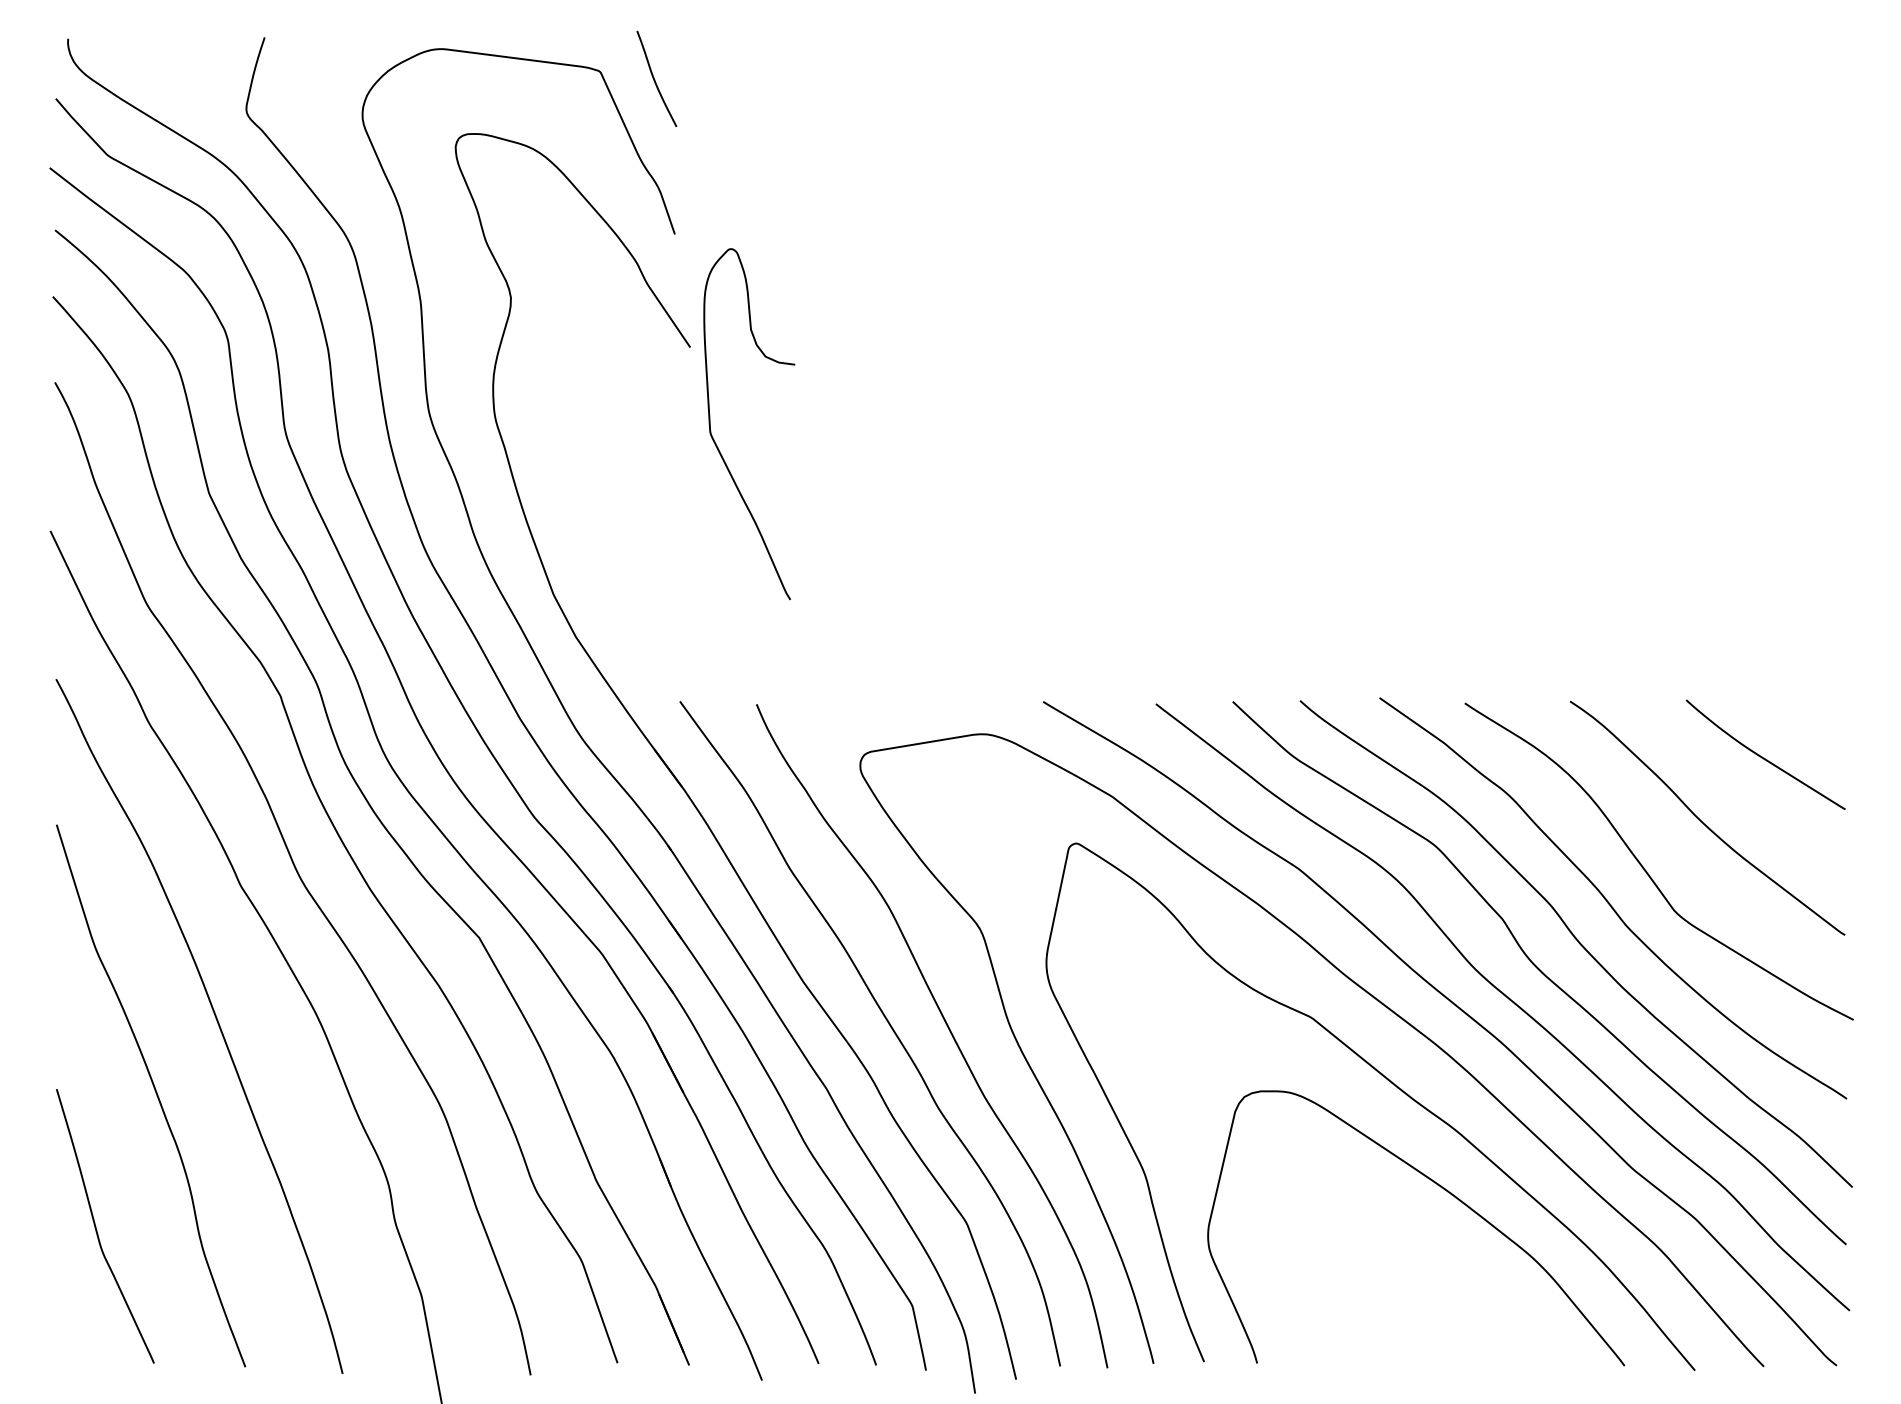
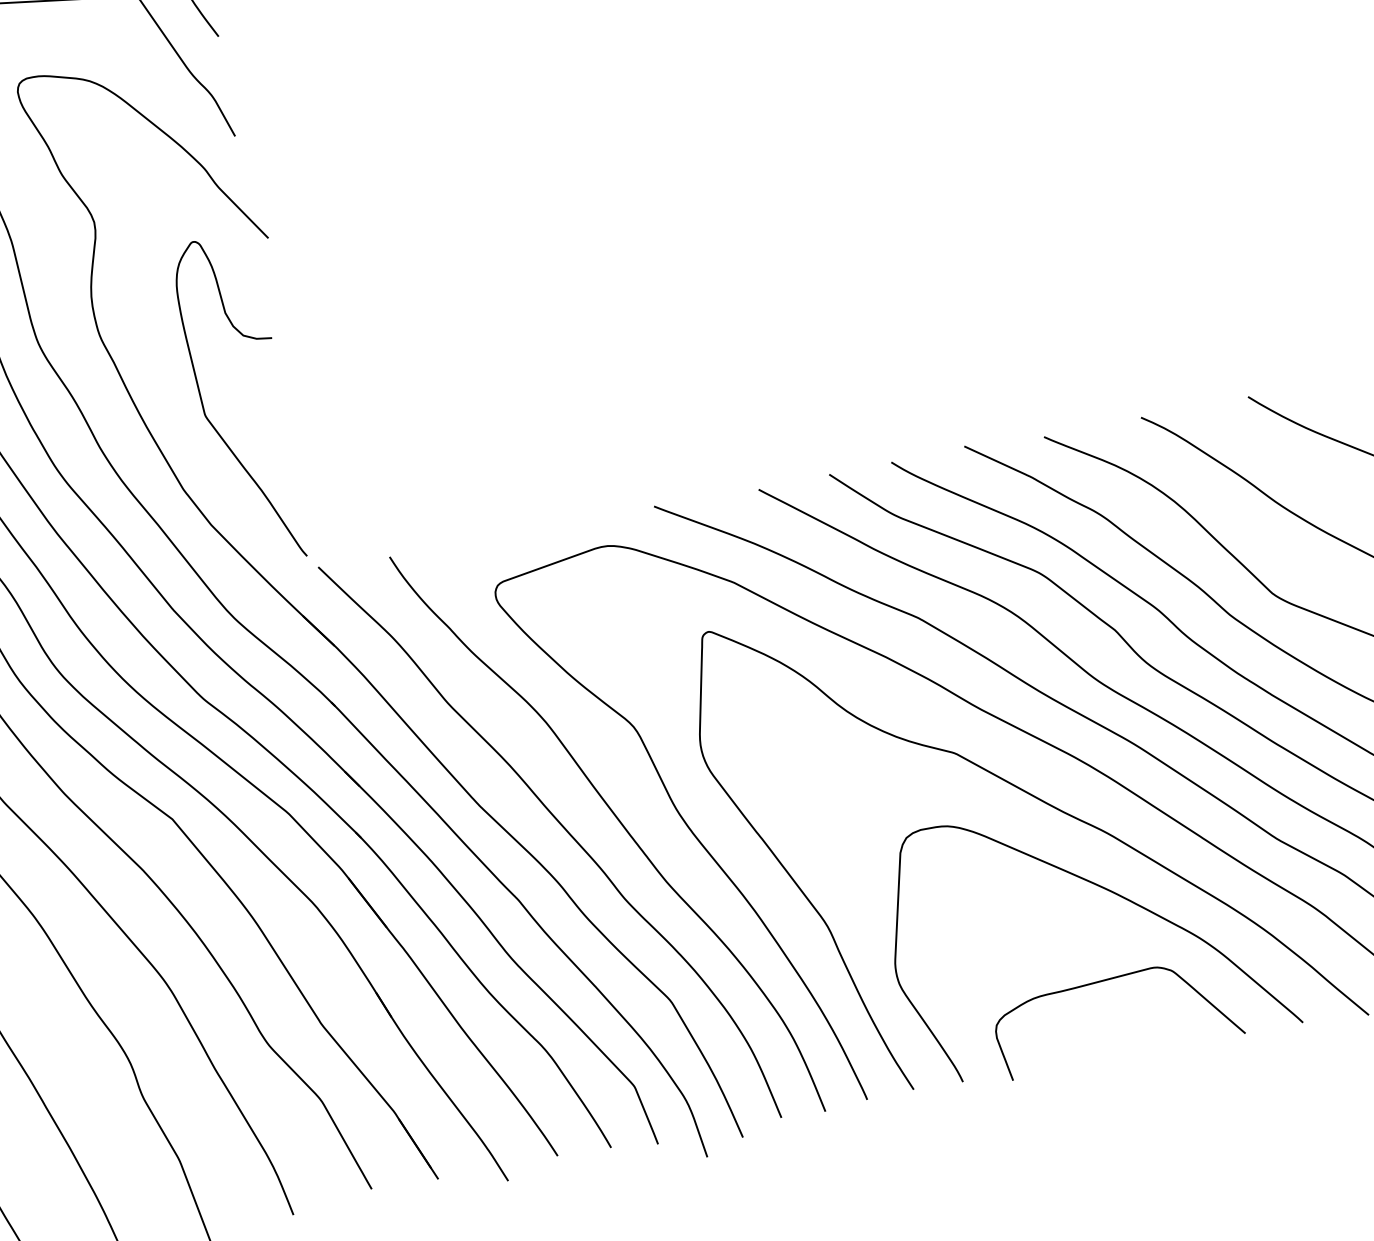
curve: (715, 441) -> (211, 422), moved
curve: (1431, 1284) -> (1110, 979), added

